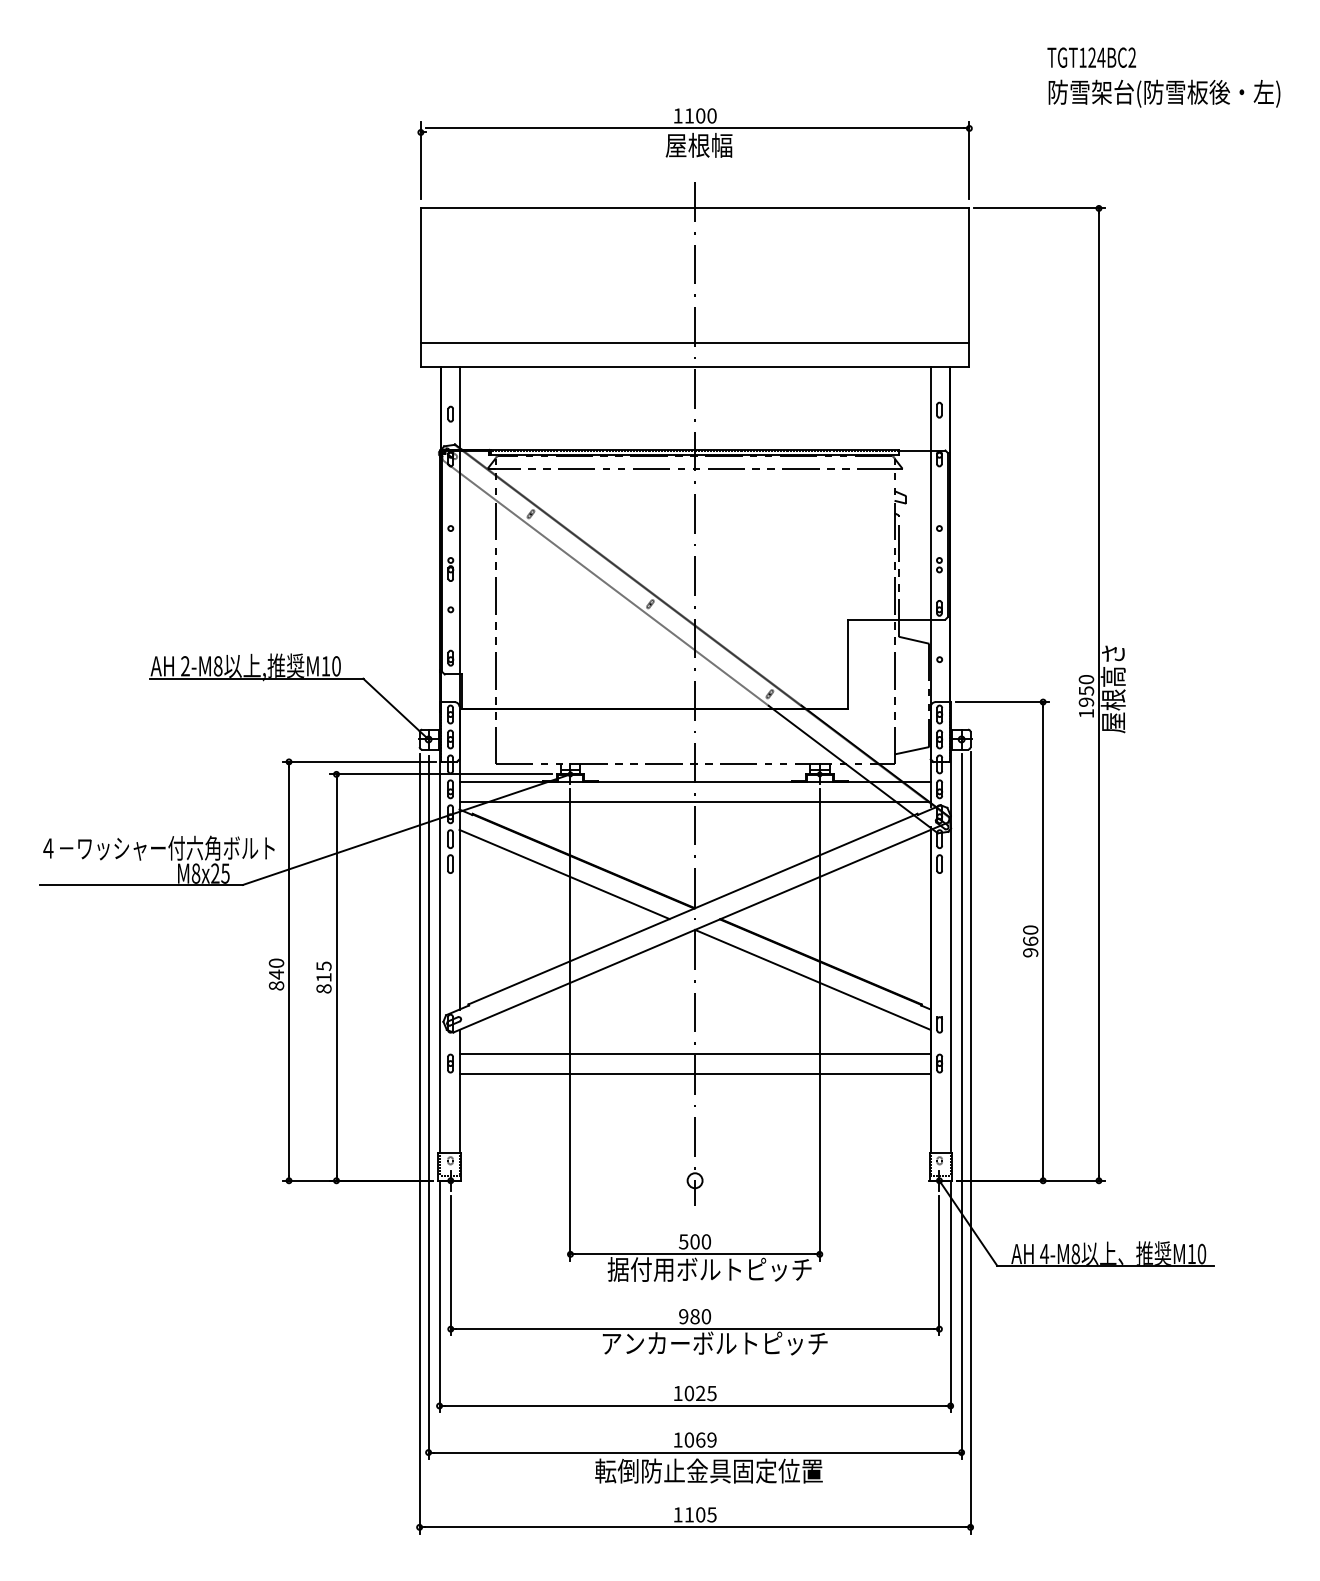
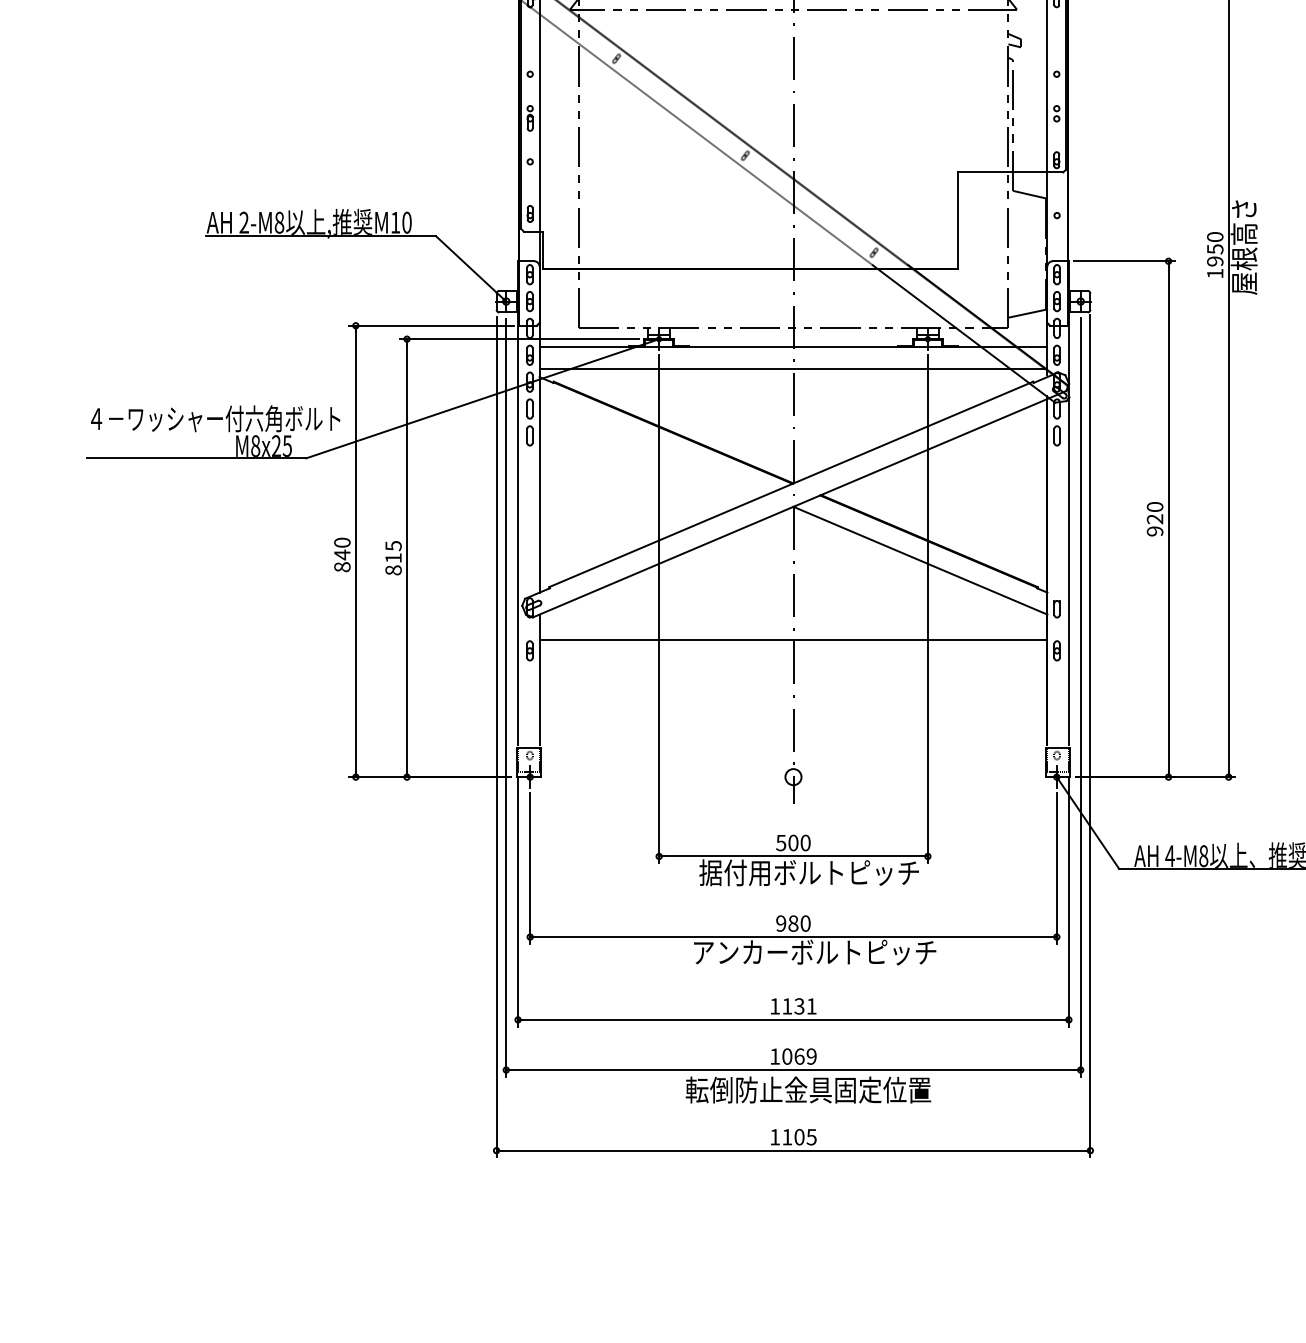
line: (564, 874) -> (652, 447), removed
text: (1030, 941) -> (1154, 519), 960 -> 920
line: (694, 1073) -> (792, 661), removed
text: (700, 1393) -> (799, 1006), 1025 -> 1131

